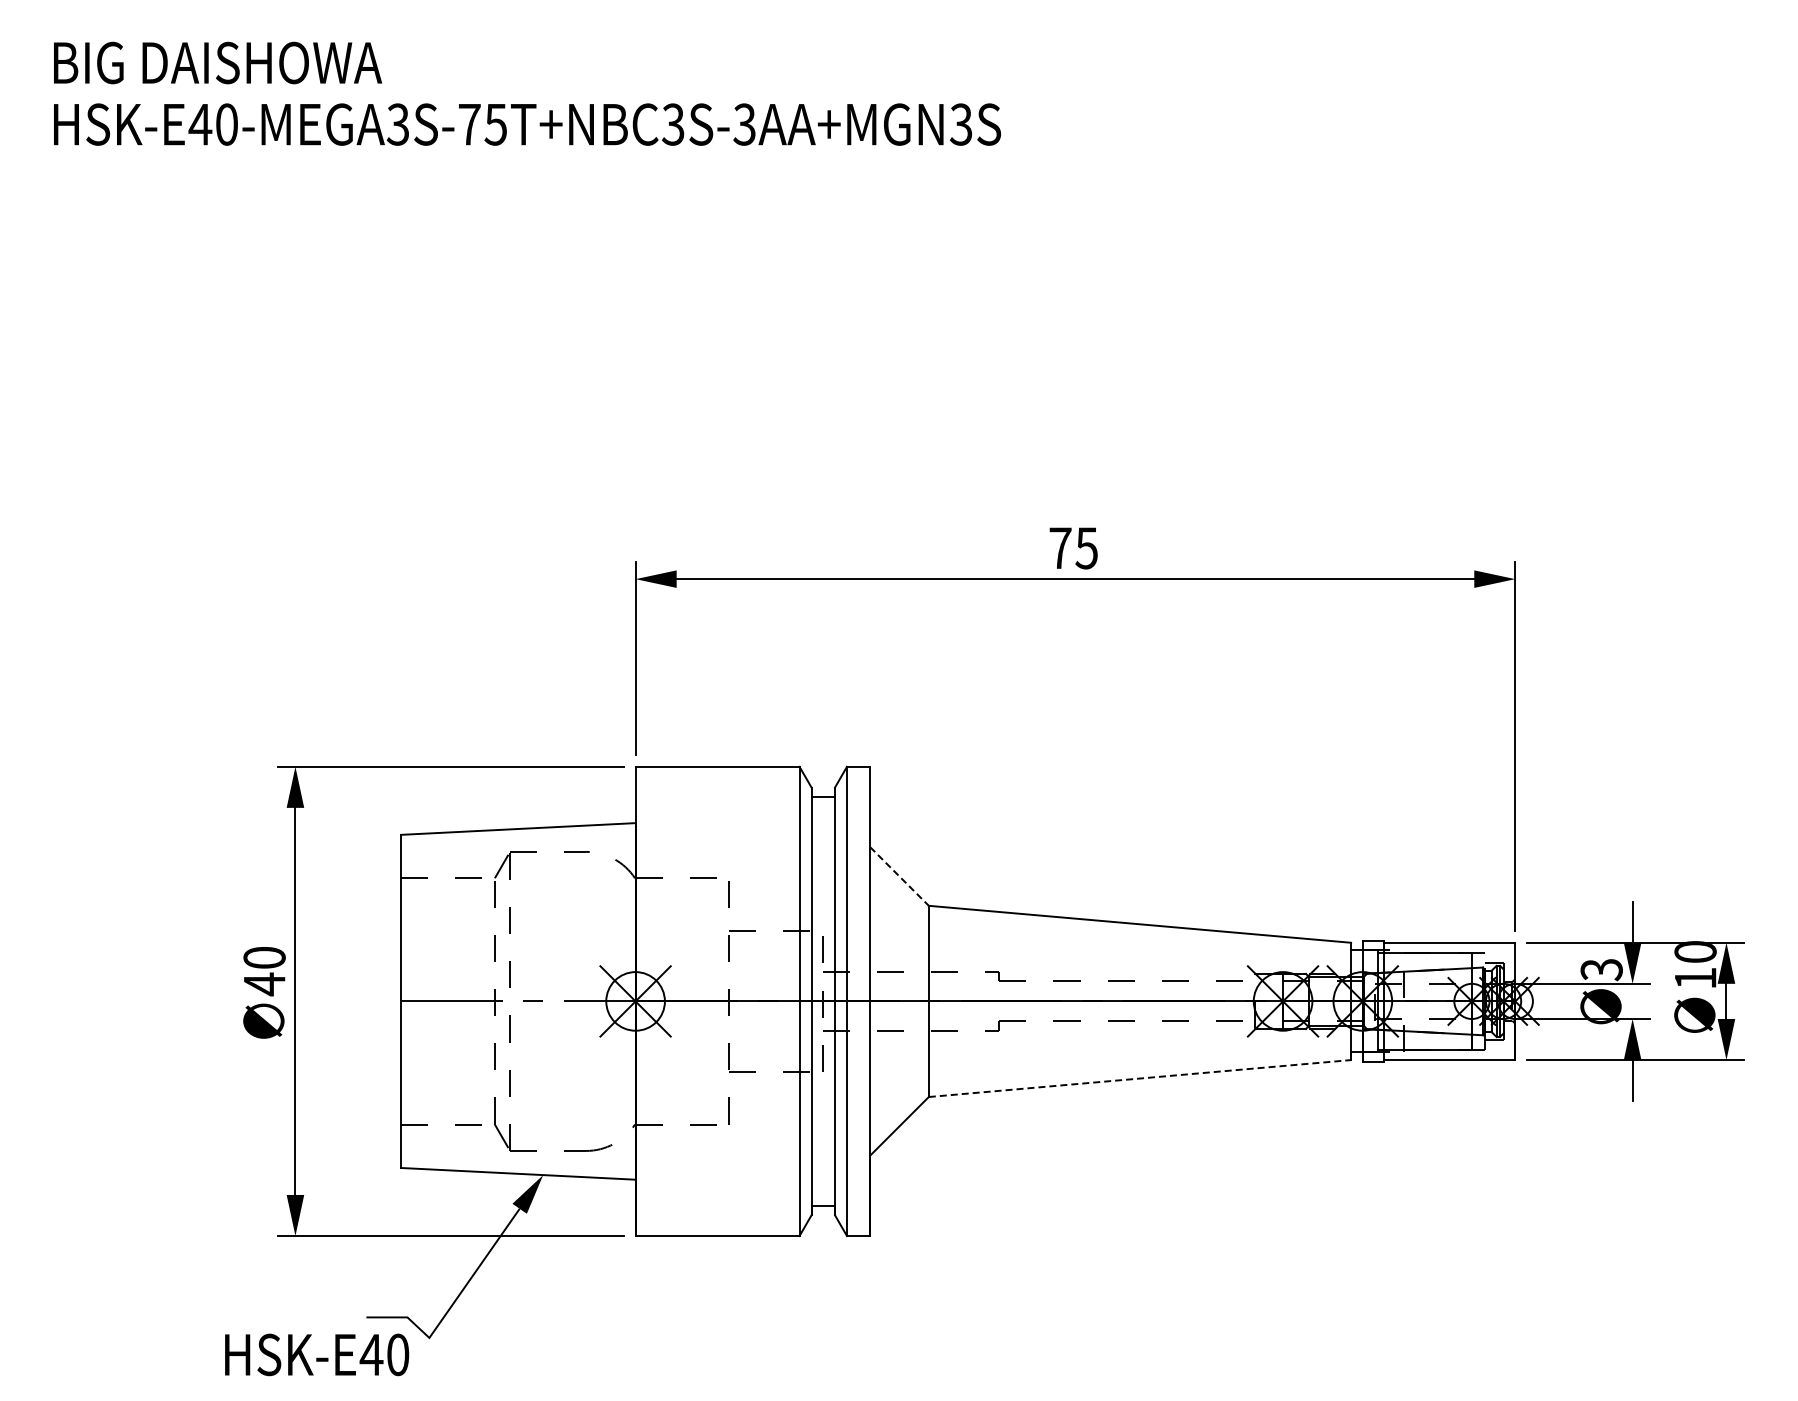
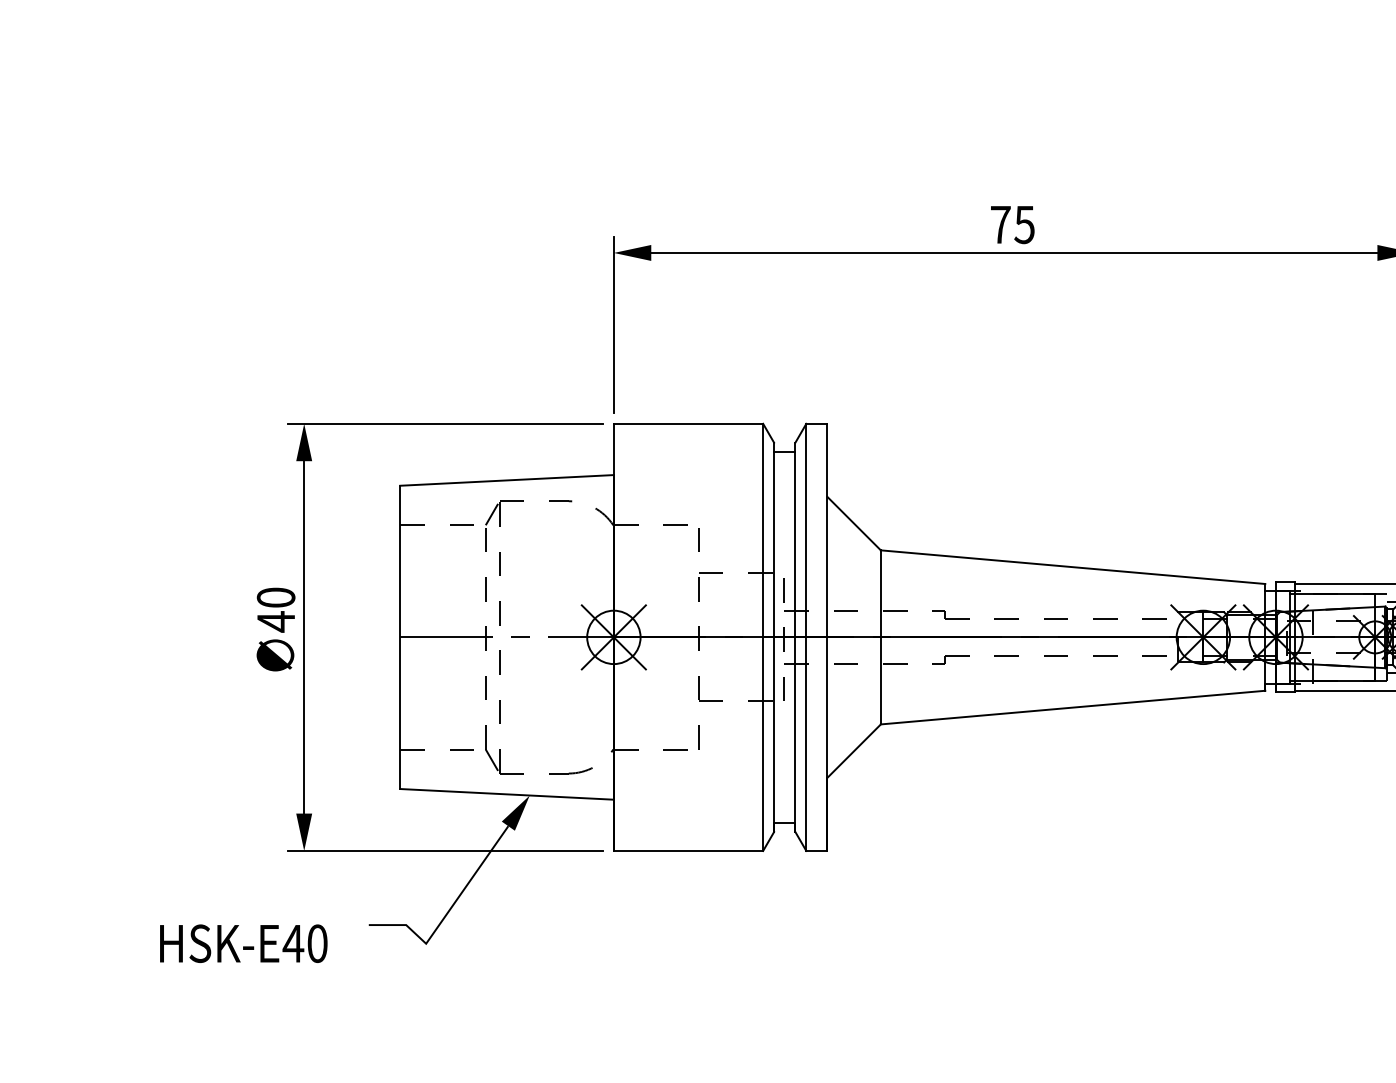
line: (899, 876) -> (854, 523), dashed -> solid
line: (1139, 1078) -> (1072, 707), dashed -> solid
text: (317, 1354) -> (244, 943), moved

